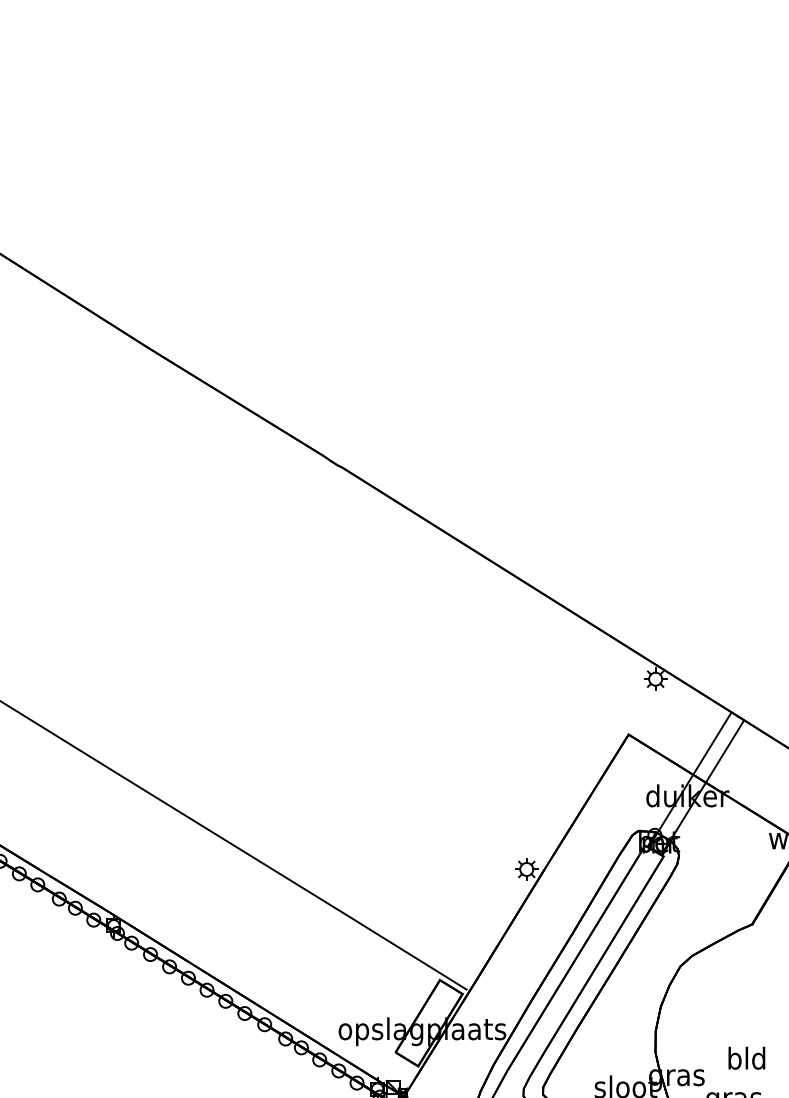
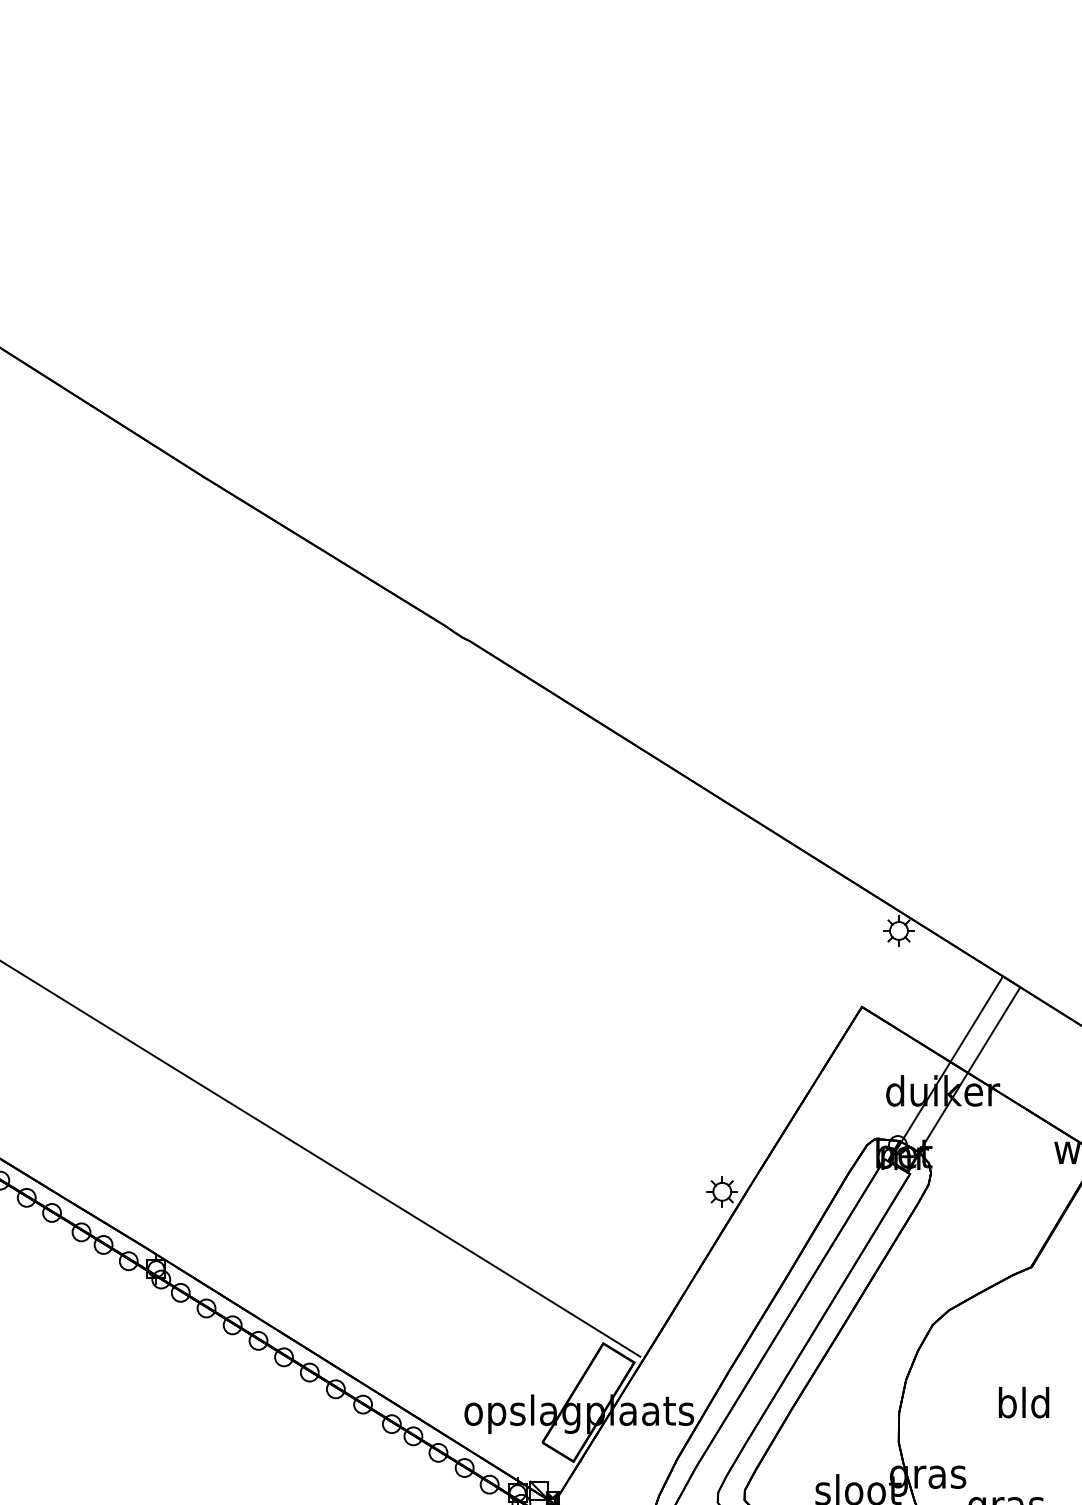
text: (746, 1057) -> (1023, 1401), moved

